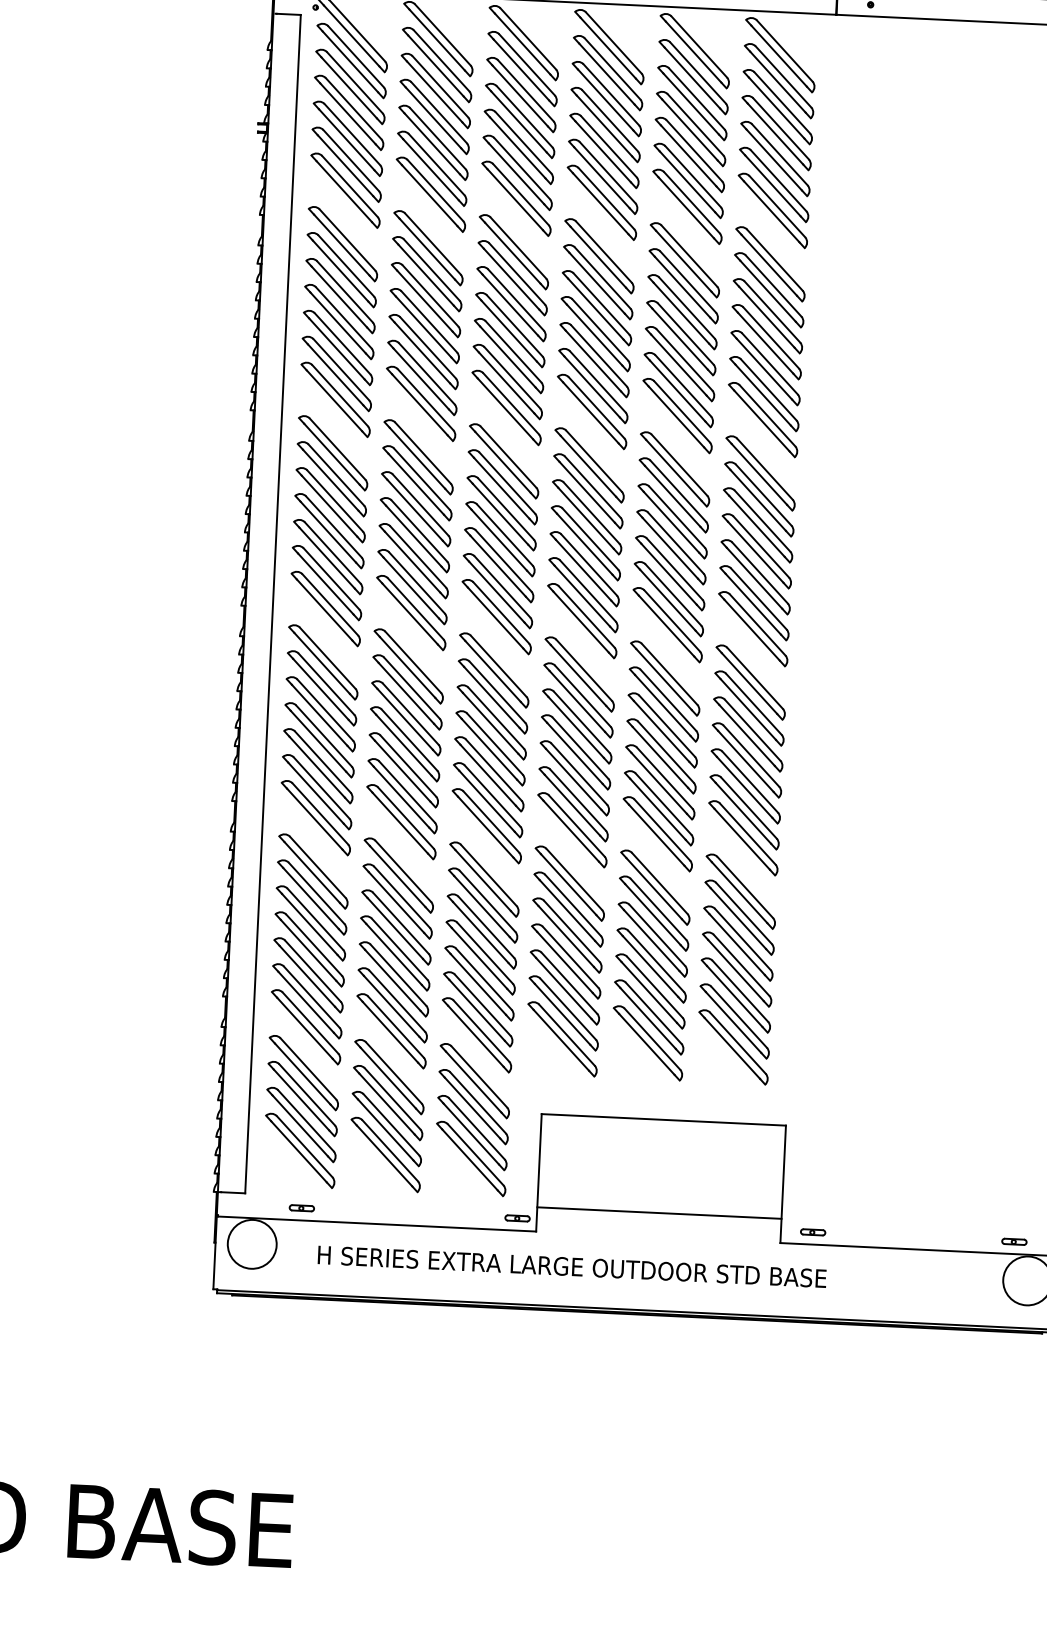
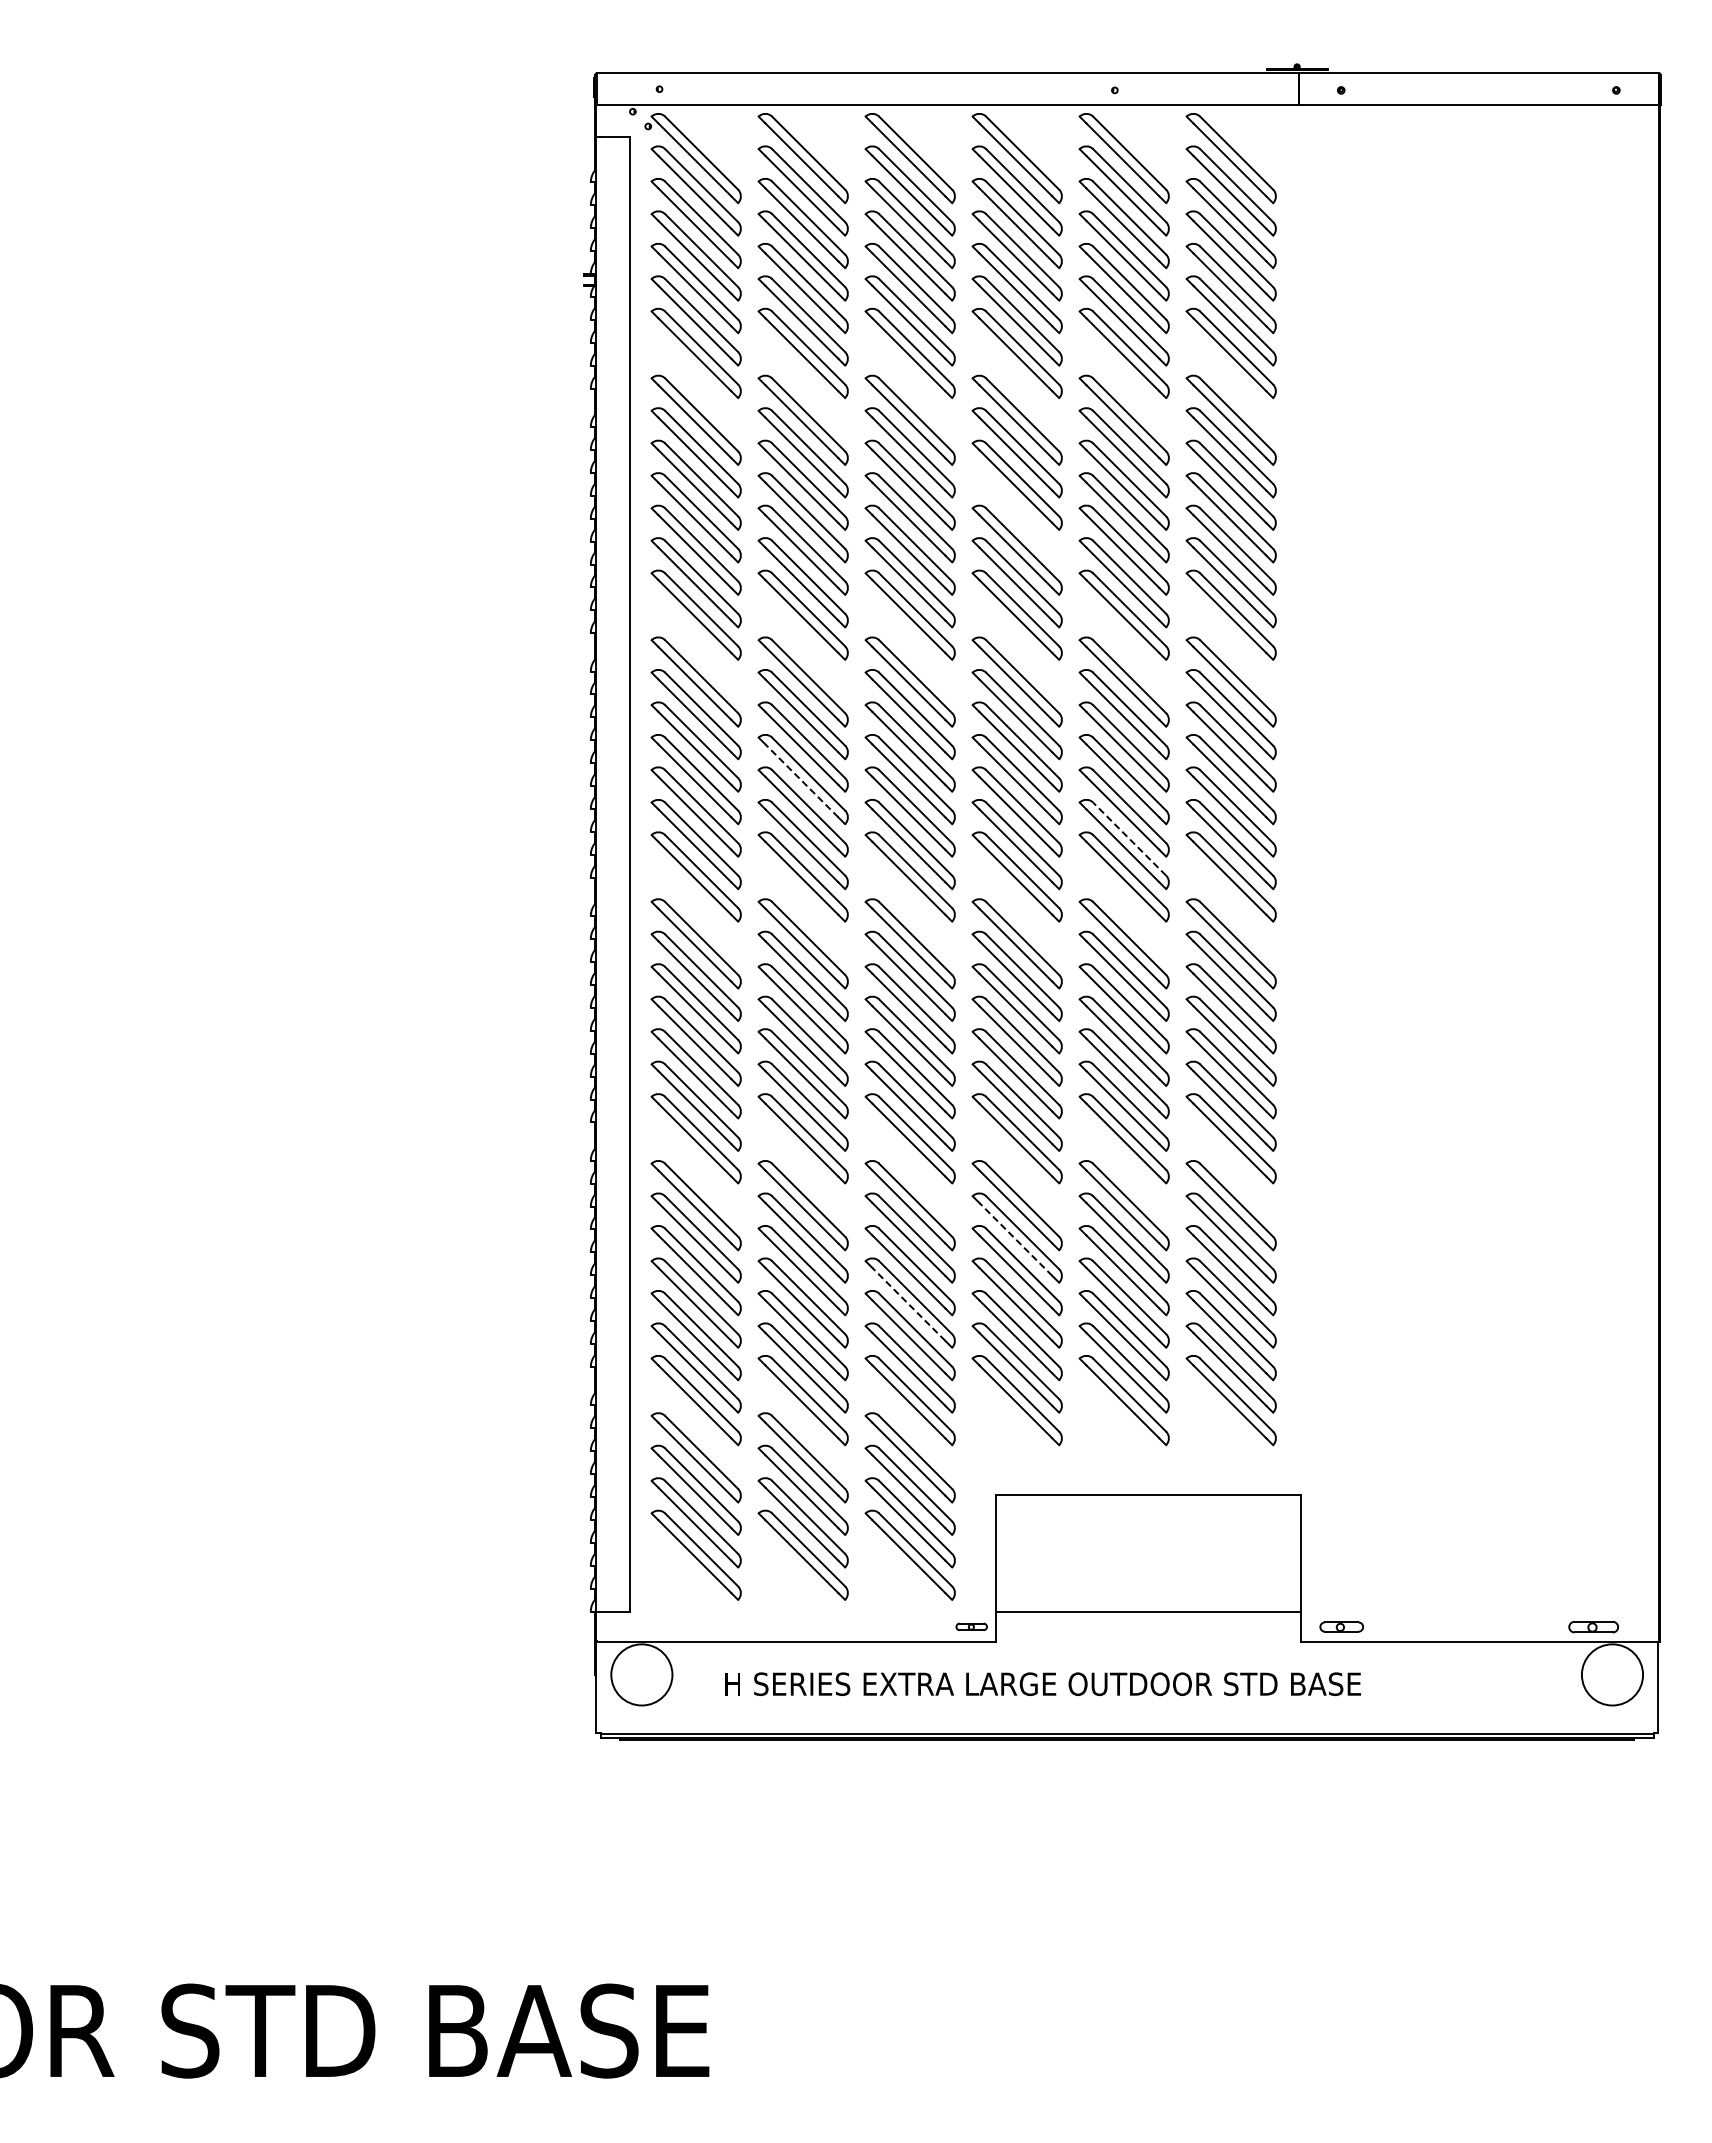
part: (595, 333) -> (1016, 517), removed
line: (413, 535) -> (801, 780), solid -> dashed
line: (673, 595) -> (1129, 839), solid -> dashed
line: (567, 910) -> (1015, 1239), solid -> dashed
line: (479, 958) -> (908, 1304), solid -> dashed
part: (301, 1207) -> (701, 1626), removed
part: (813, 1232) -> (1341, 1626), size x1.4
part: (1014, 1241) -> (1593, 1626), size x1.6

